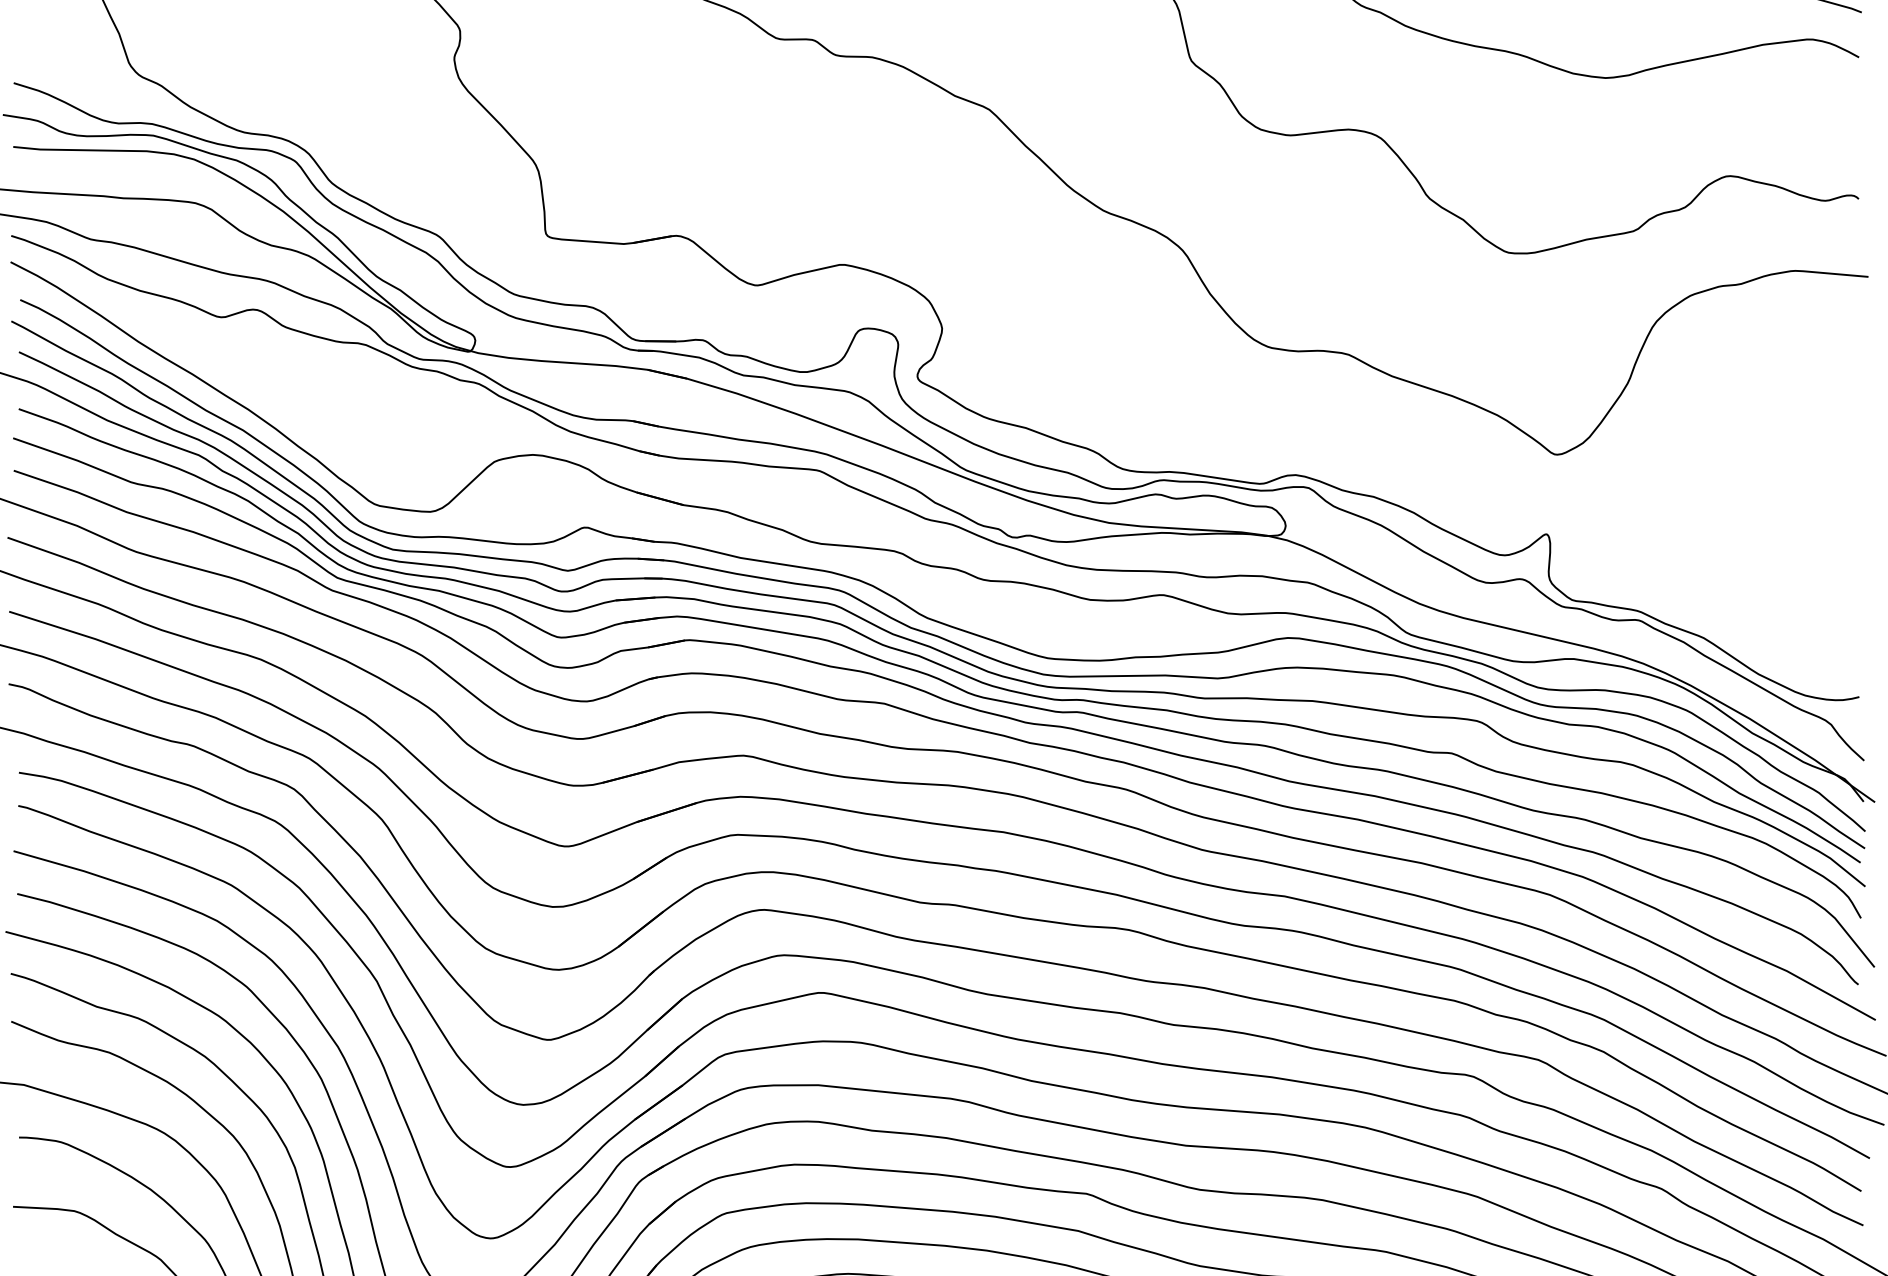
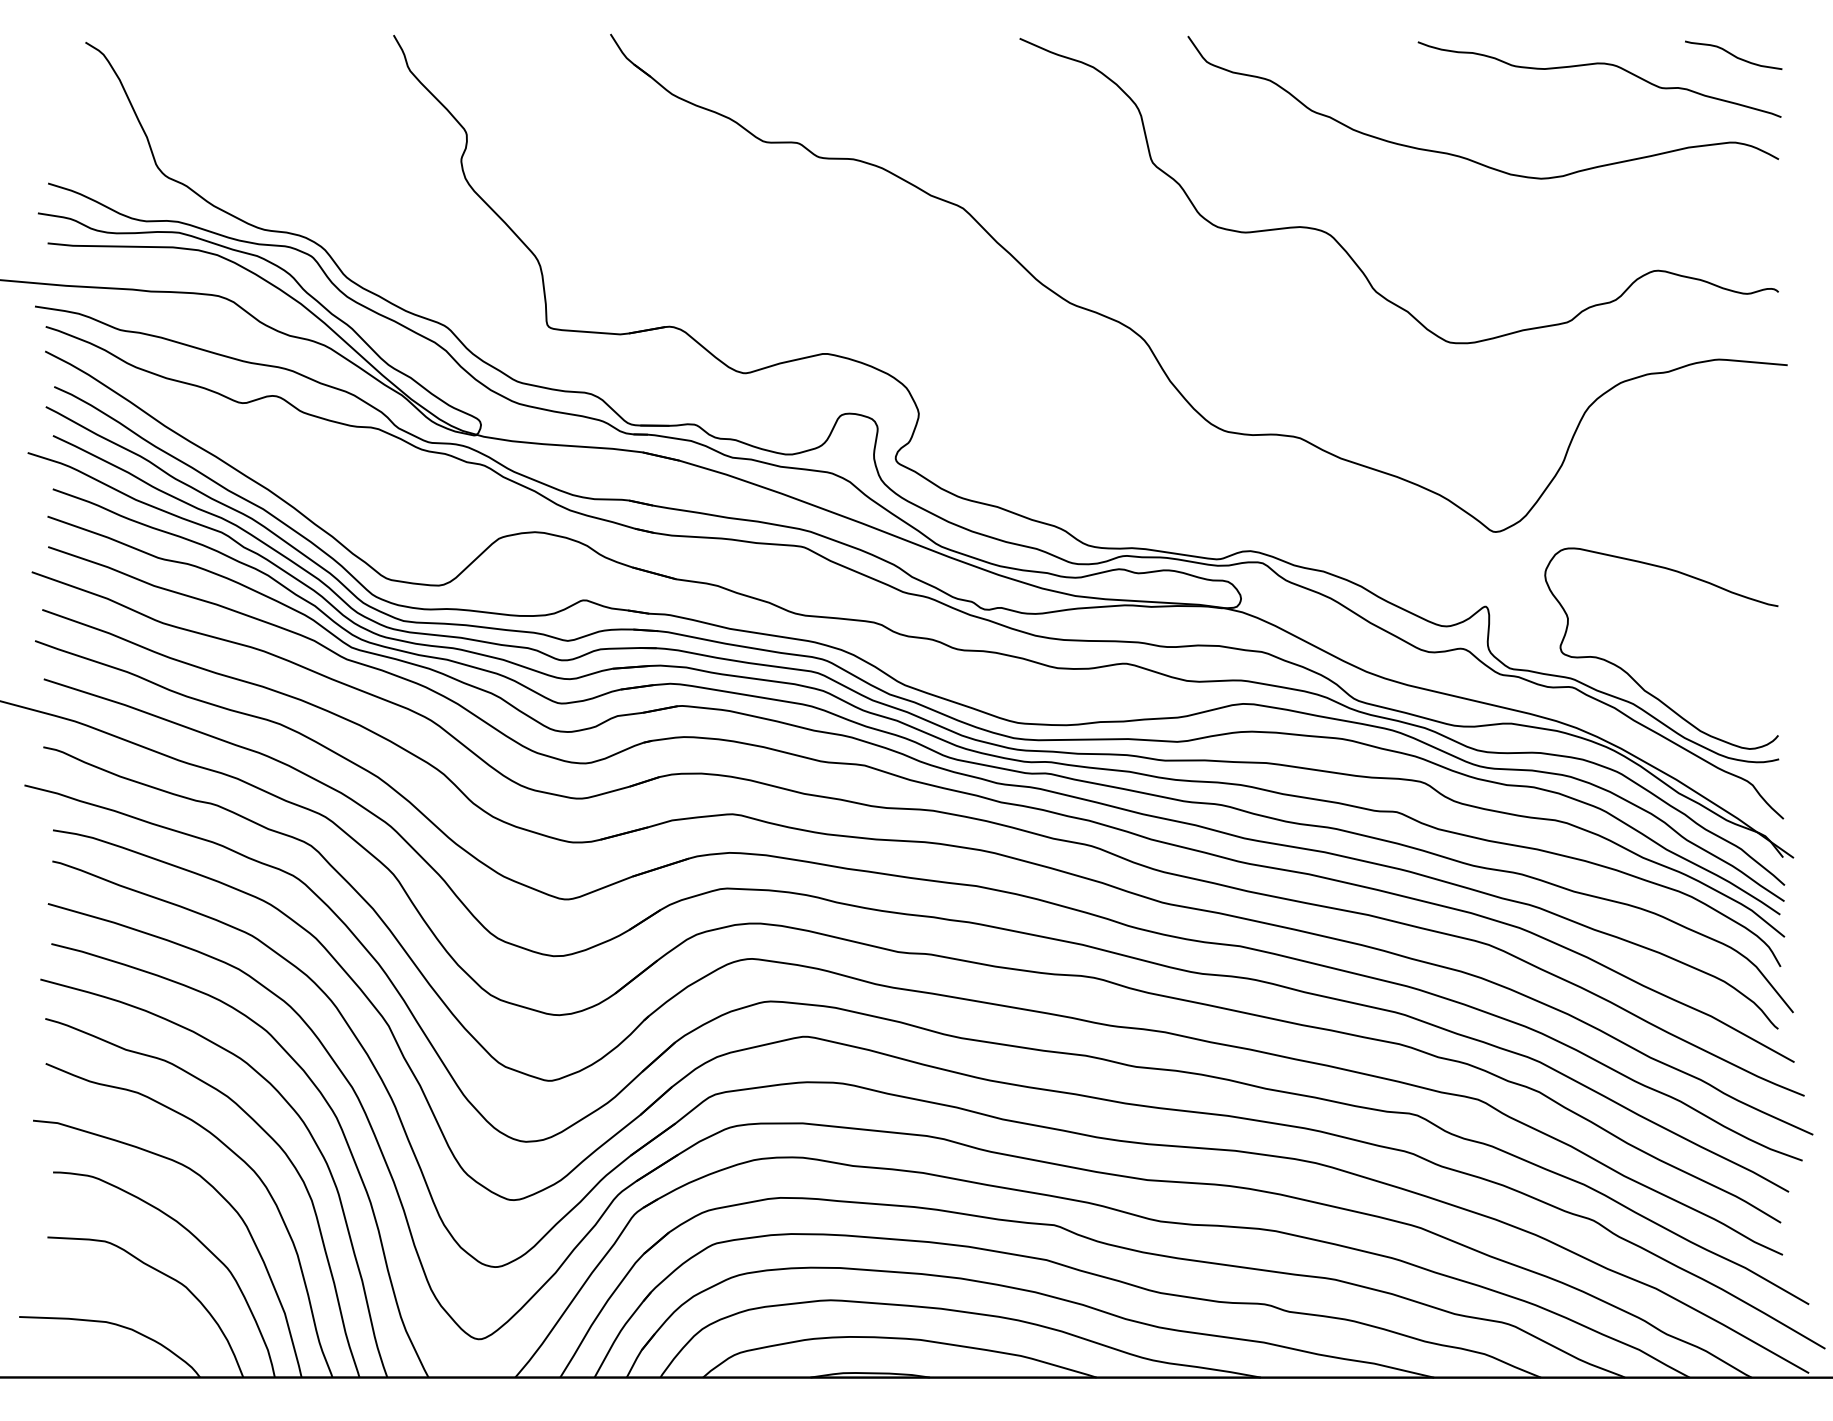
curve: (1703, 609) -> (1632, 677), added

